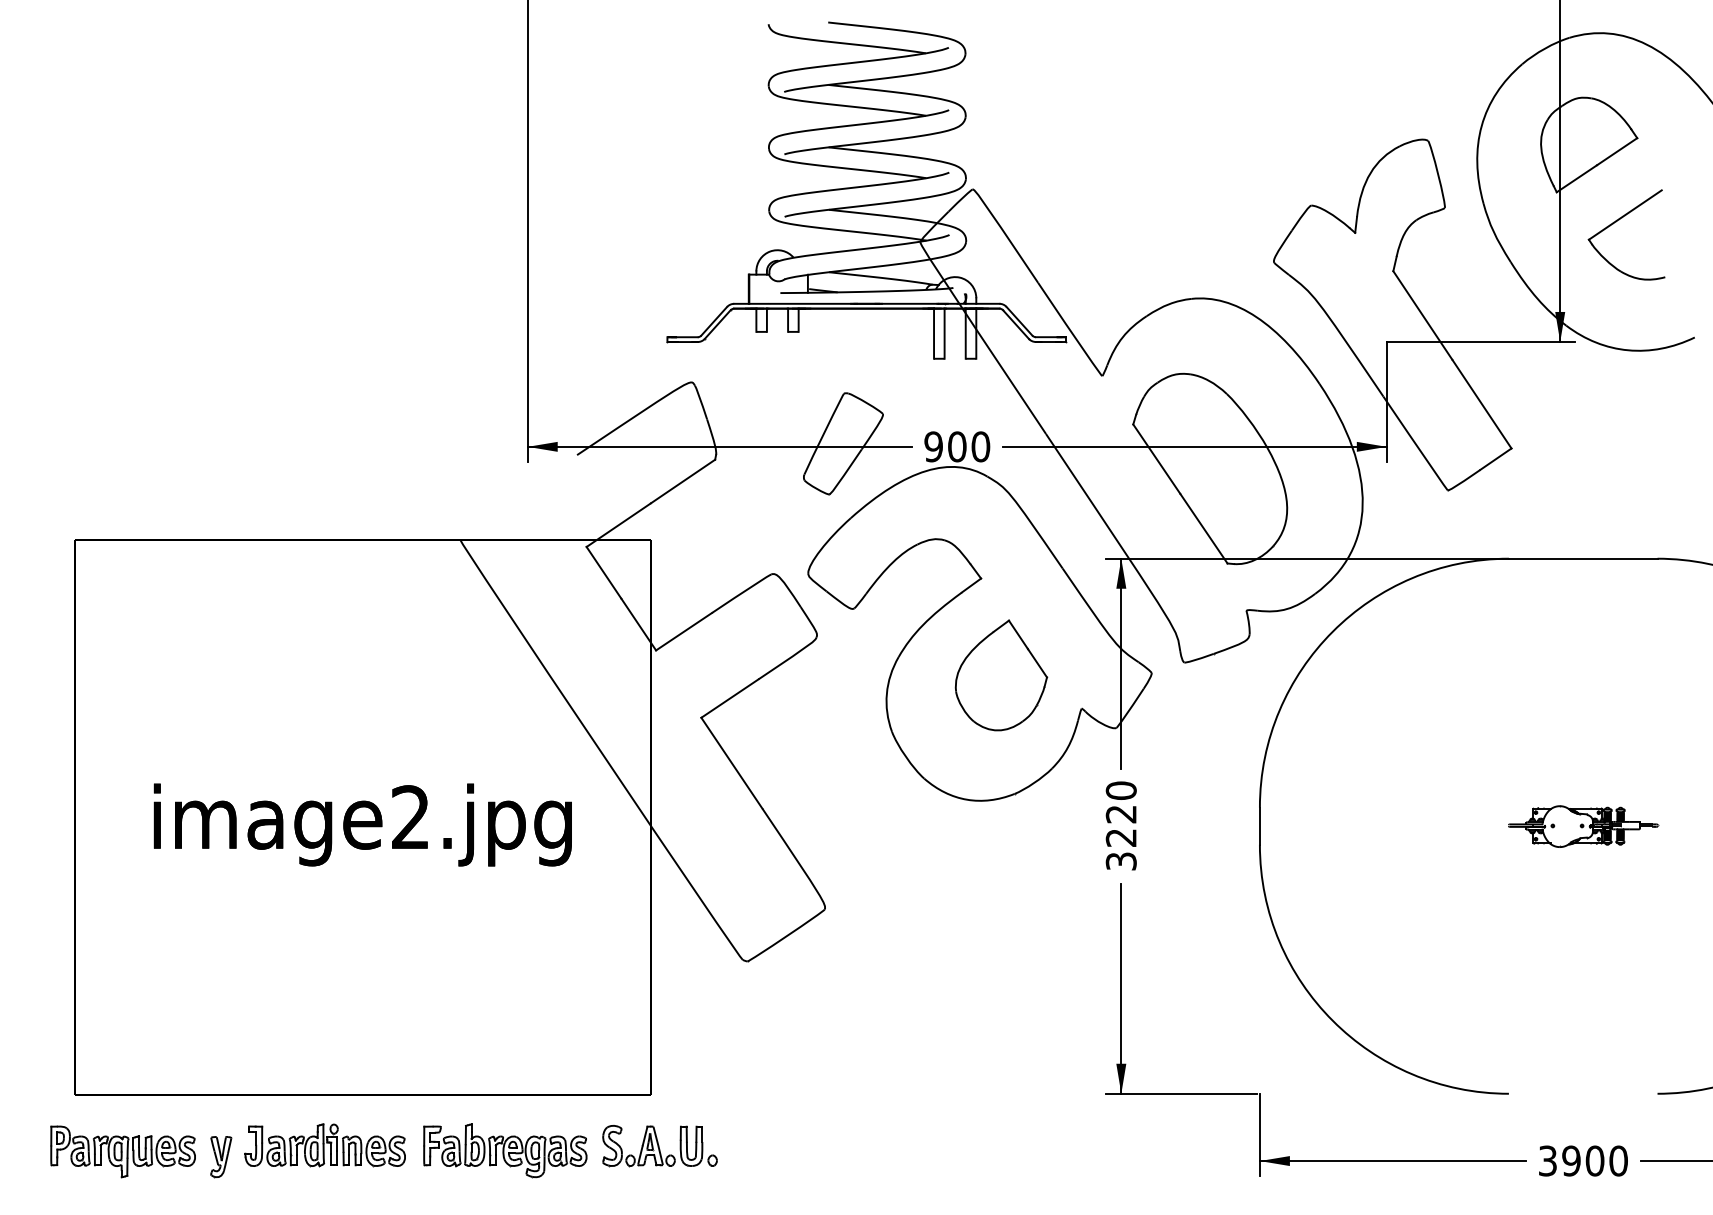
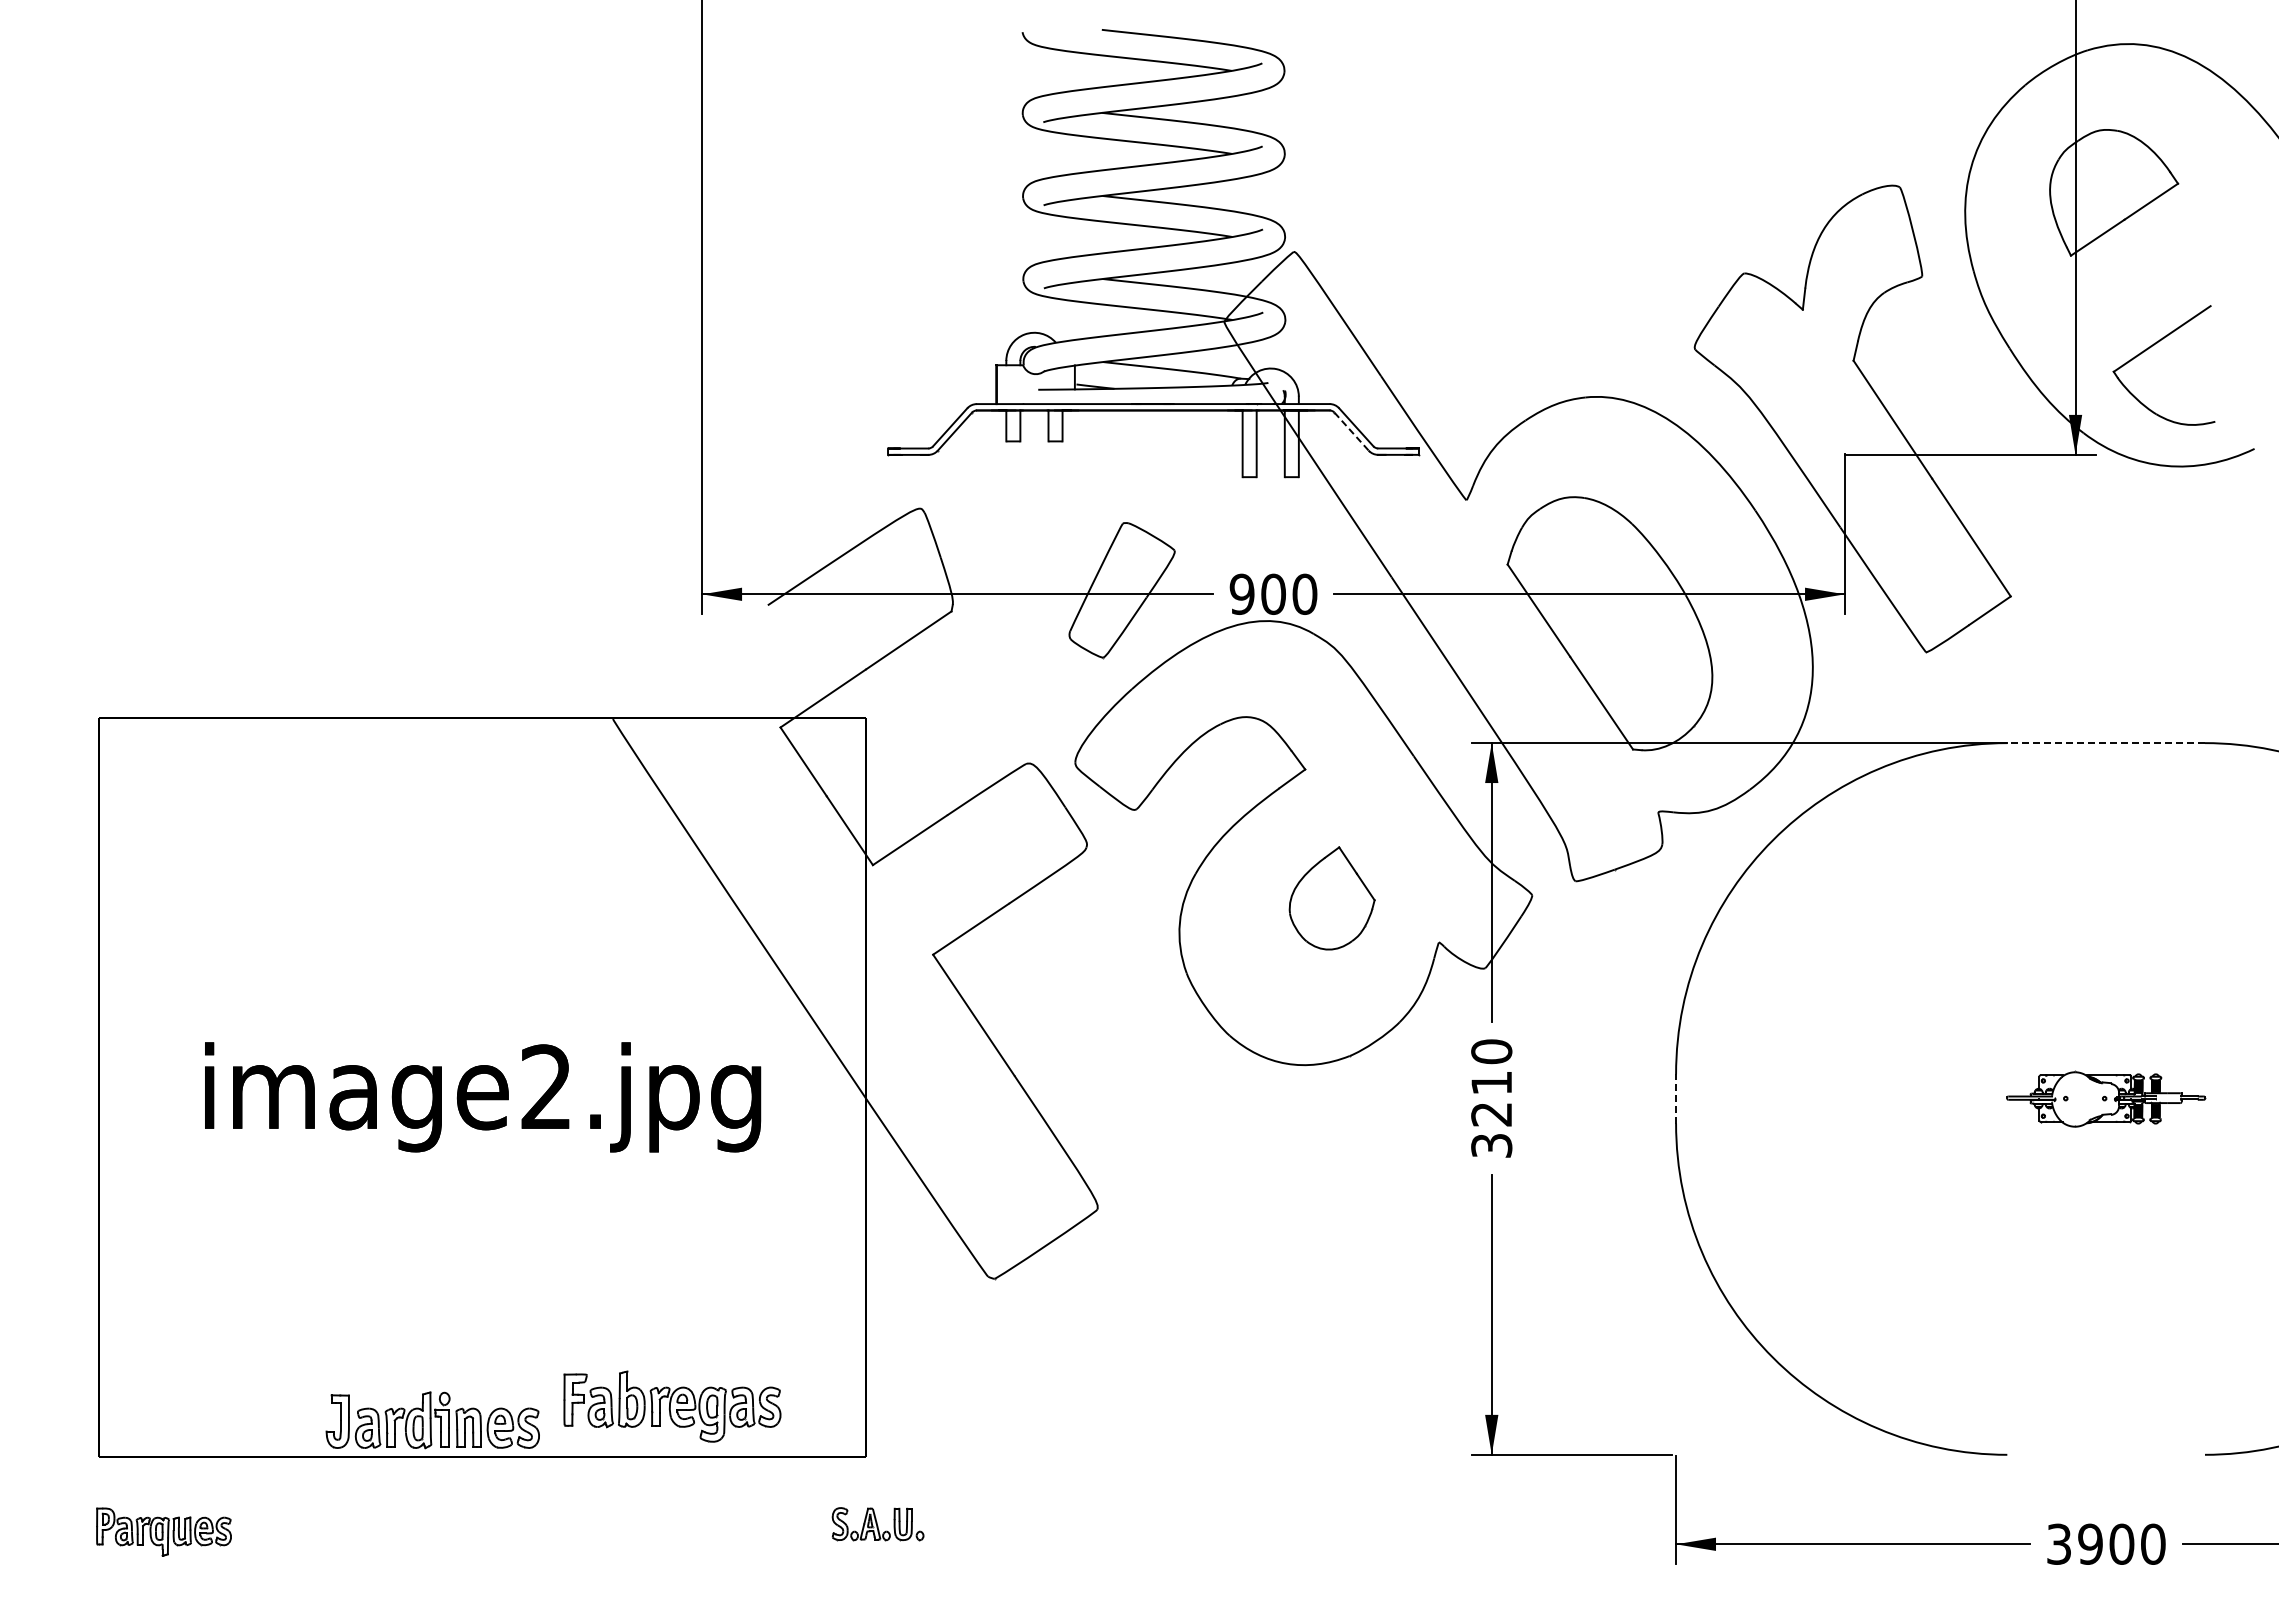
part: (1616, 222) -> (2150, 348), moved
line: (1015, 324) -> (1351, 431), solid -> dashed
line: (1583, 559) -> (2106, 743), solid -> dashed
part: (1000, 675) -> (1331, 898), size x0.7
text: (1121, 814) -> (1491, 1083), 3220 -> 3210
line: (1260, 825) -> (1676, 1098), solid -> dashed
part: (324, 1145) -> (432, 1420), moved
part: (659, 1145) -> (877, 1523), size x0.6
part: (505, 1150) -> (672, 1406), moved
part: (122, 1151) -> (163, 1531), size x0.7
part: (221, 1156) -> (294, 1538), removed

